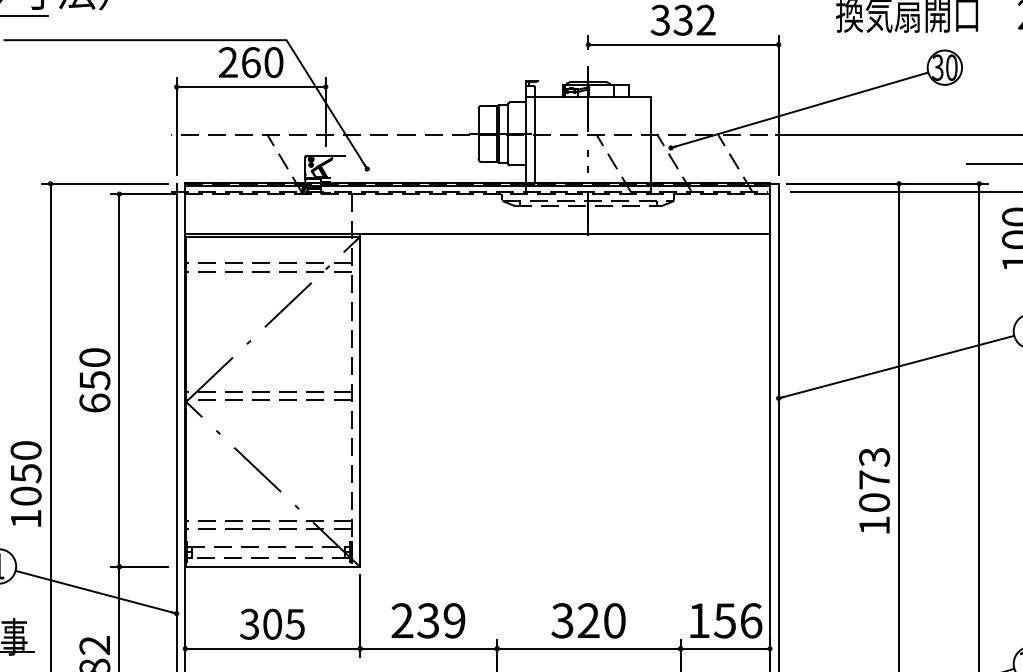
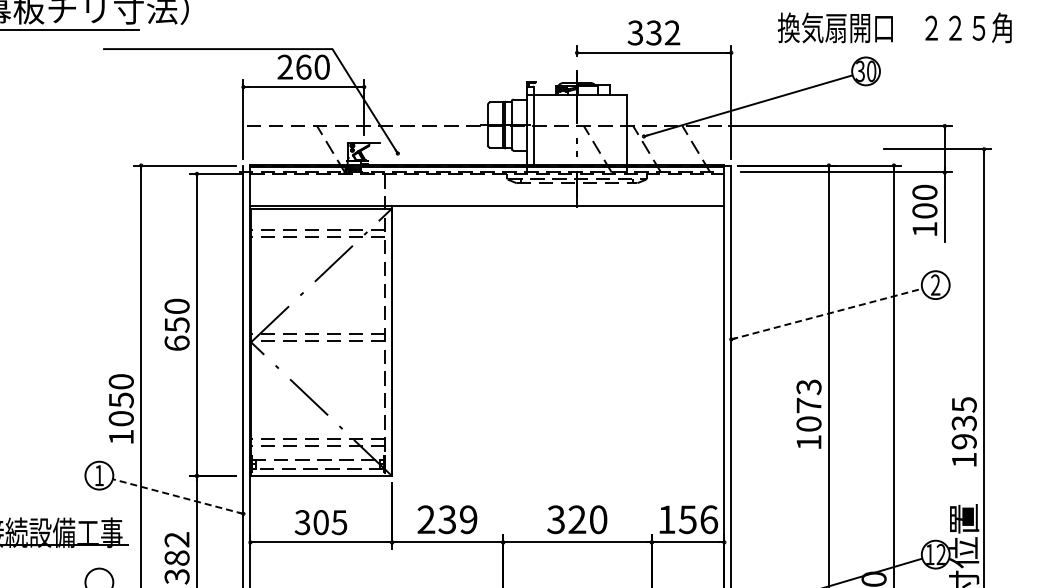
line: (896, 367) -> (826, 314), solid -> dashed
line: (96, 592) -> (178, 496), solid -> dashed

